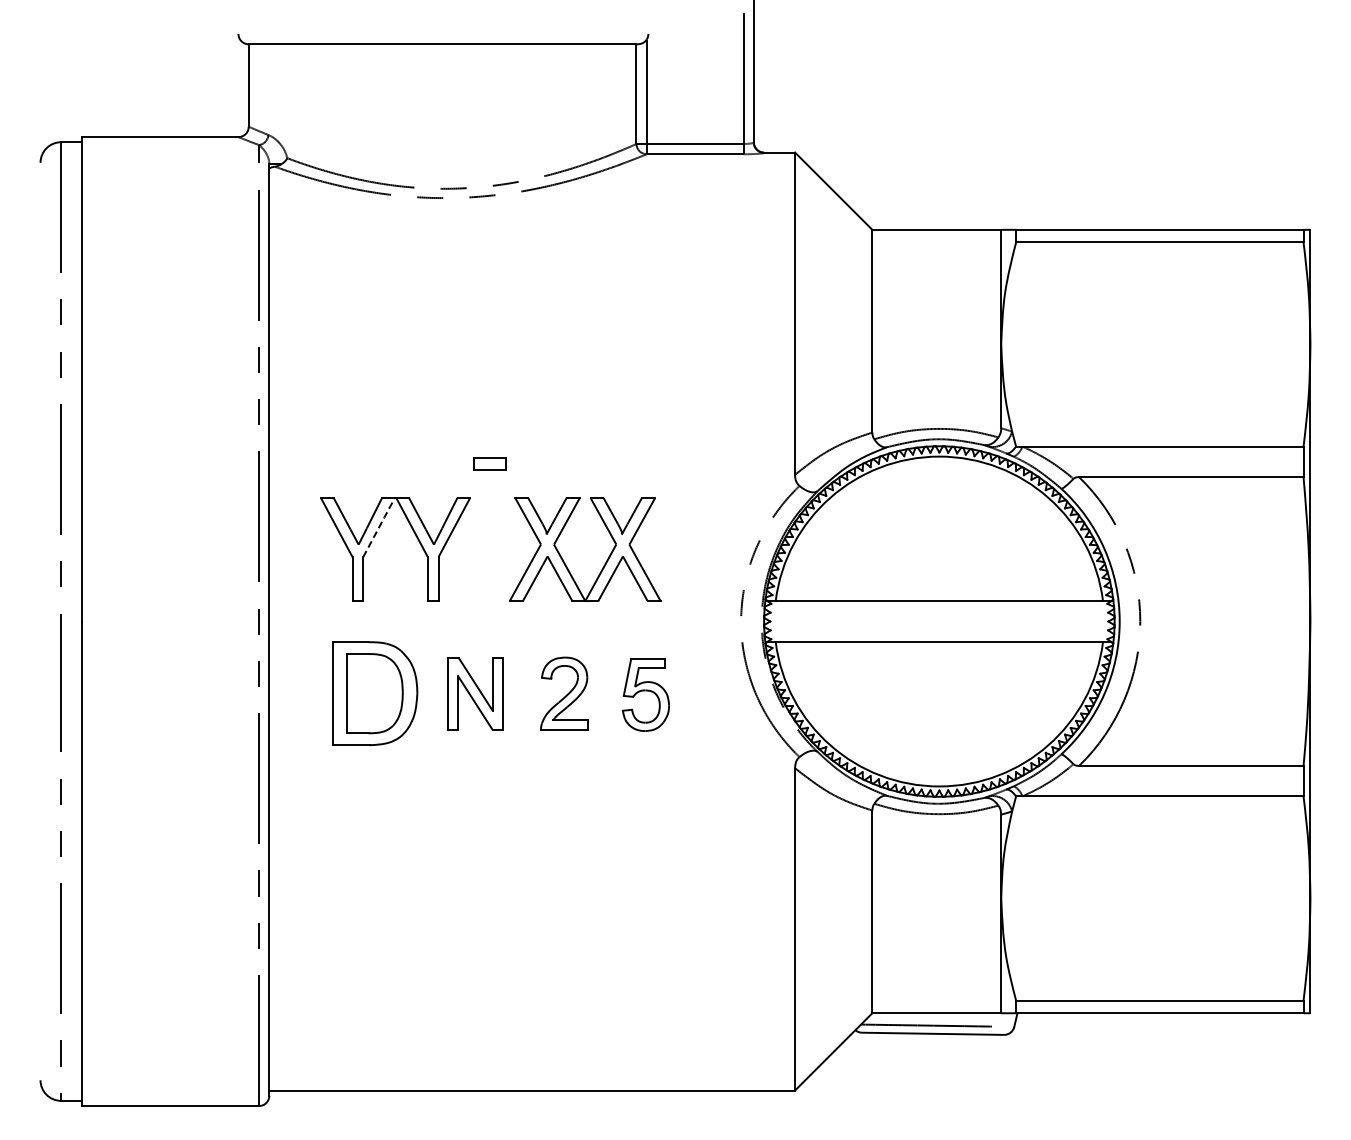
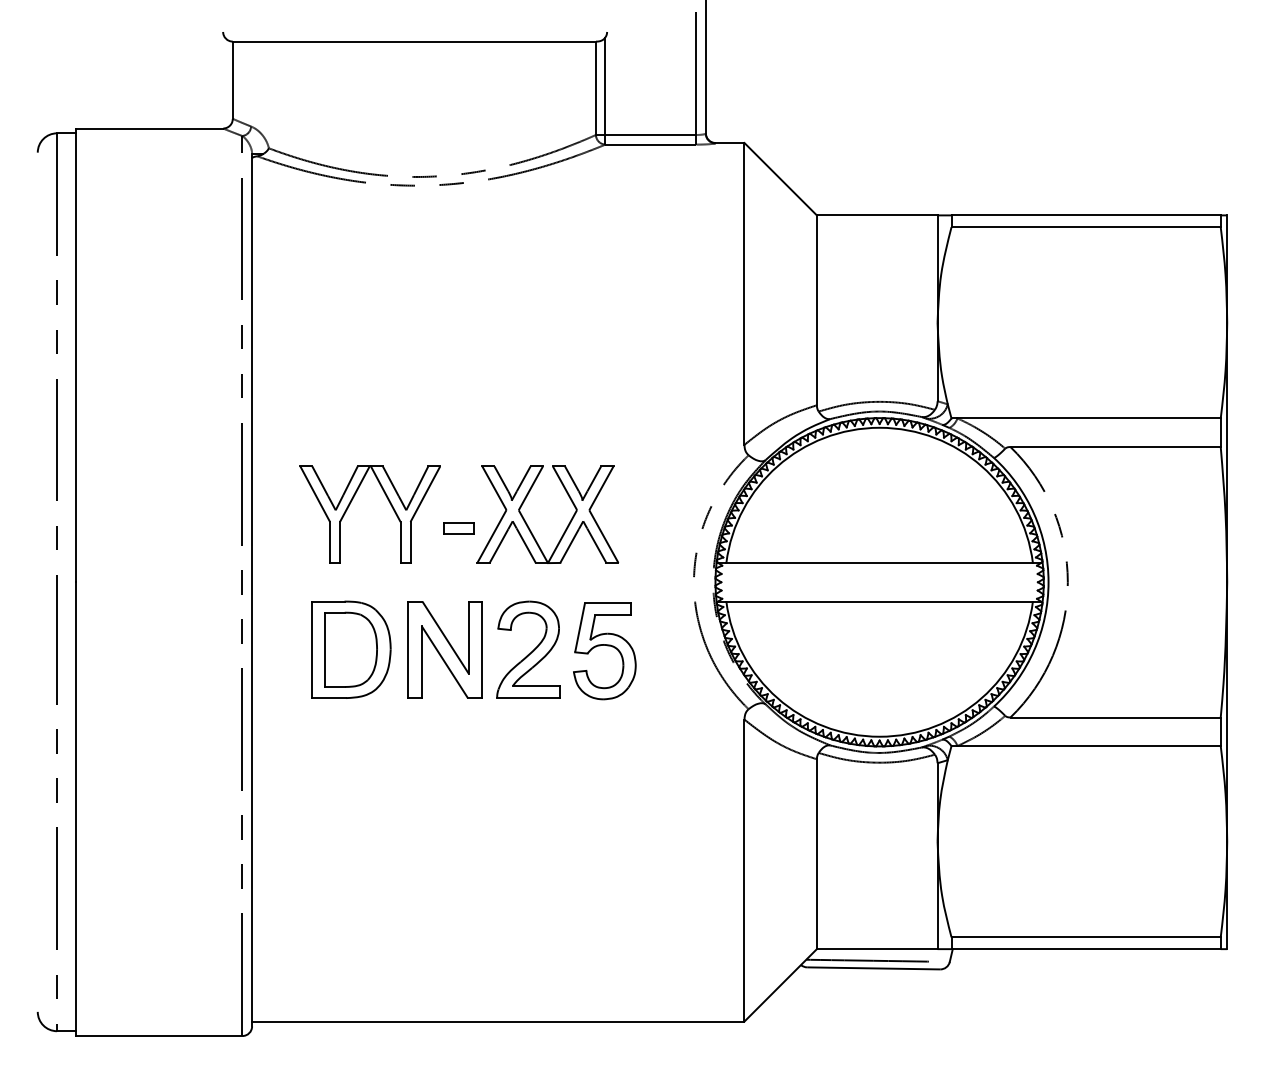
part: (489, 463) -> (458, 528), moved
line: (379, 526) -> (355, 493), dashed -> solid
part: (475, 693) -> (445, 649), size x1.43
part: (564, 693) -> (528, 649), size x1.43
part: (645, 694) -> (604, 650), size x1.43

